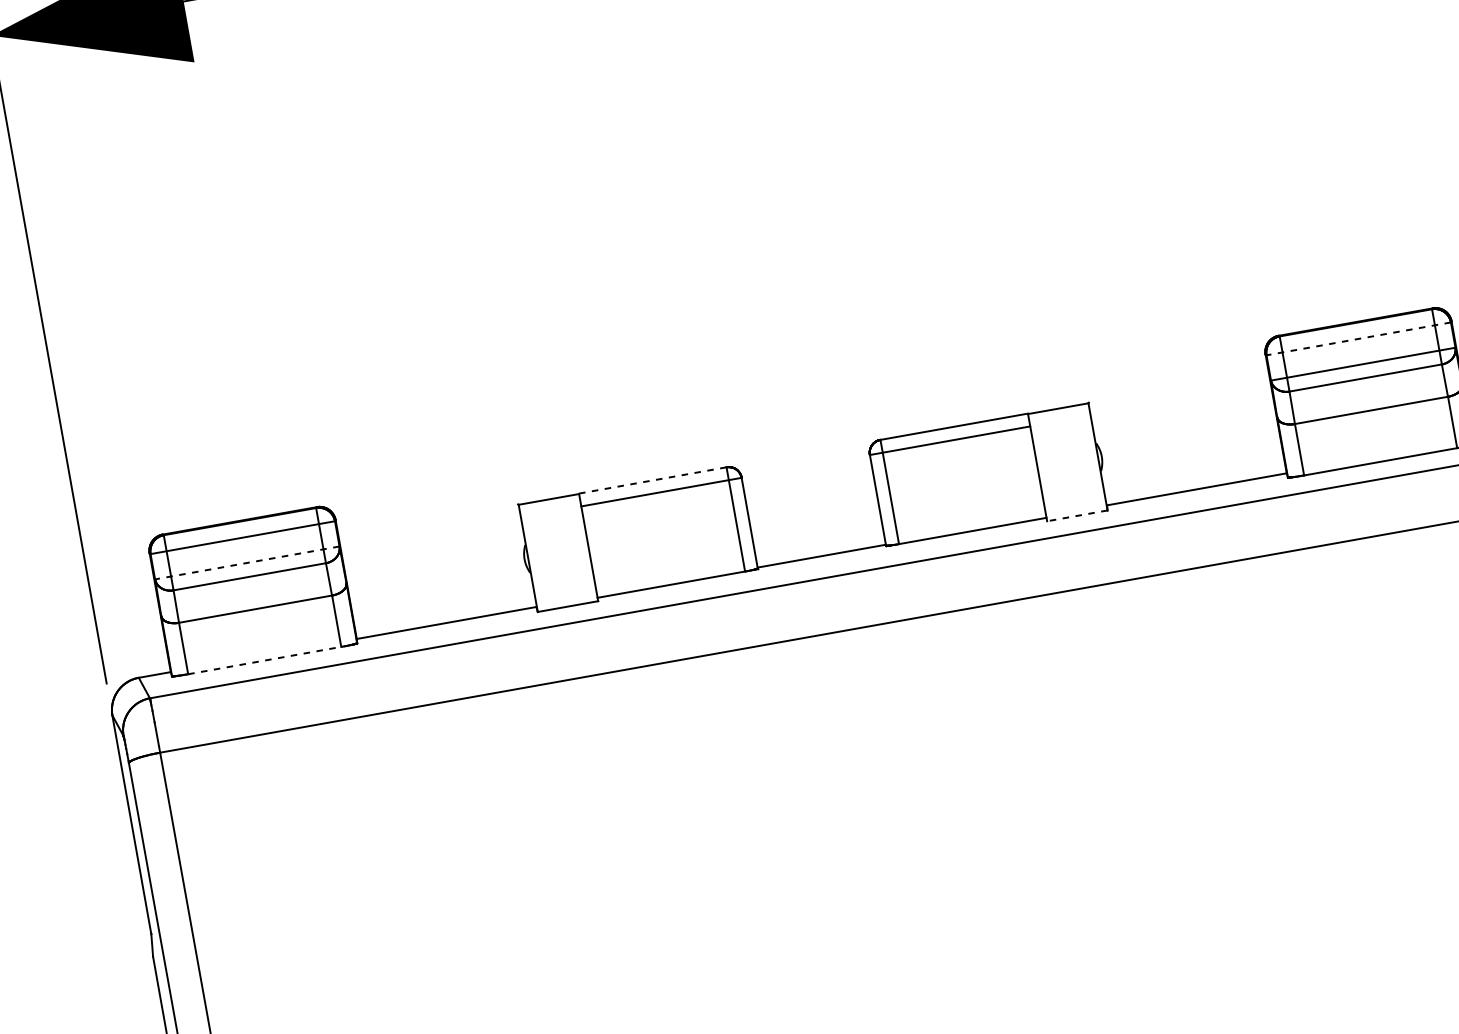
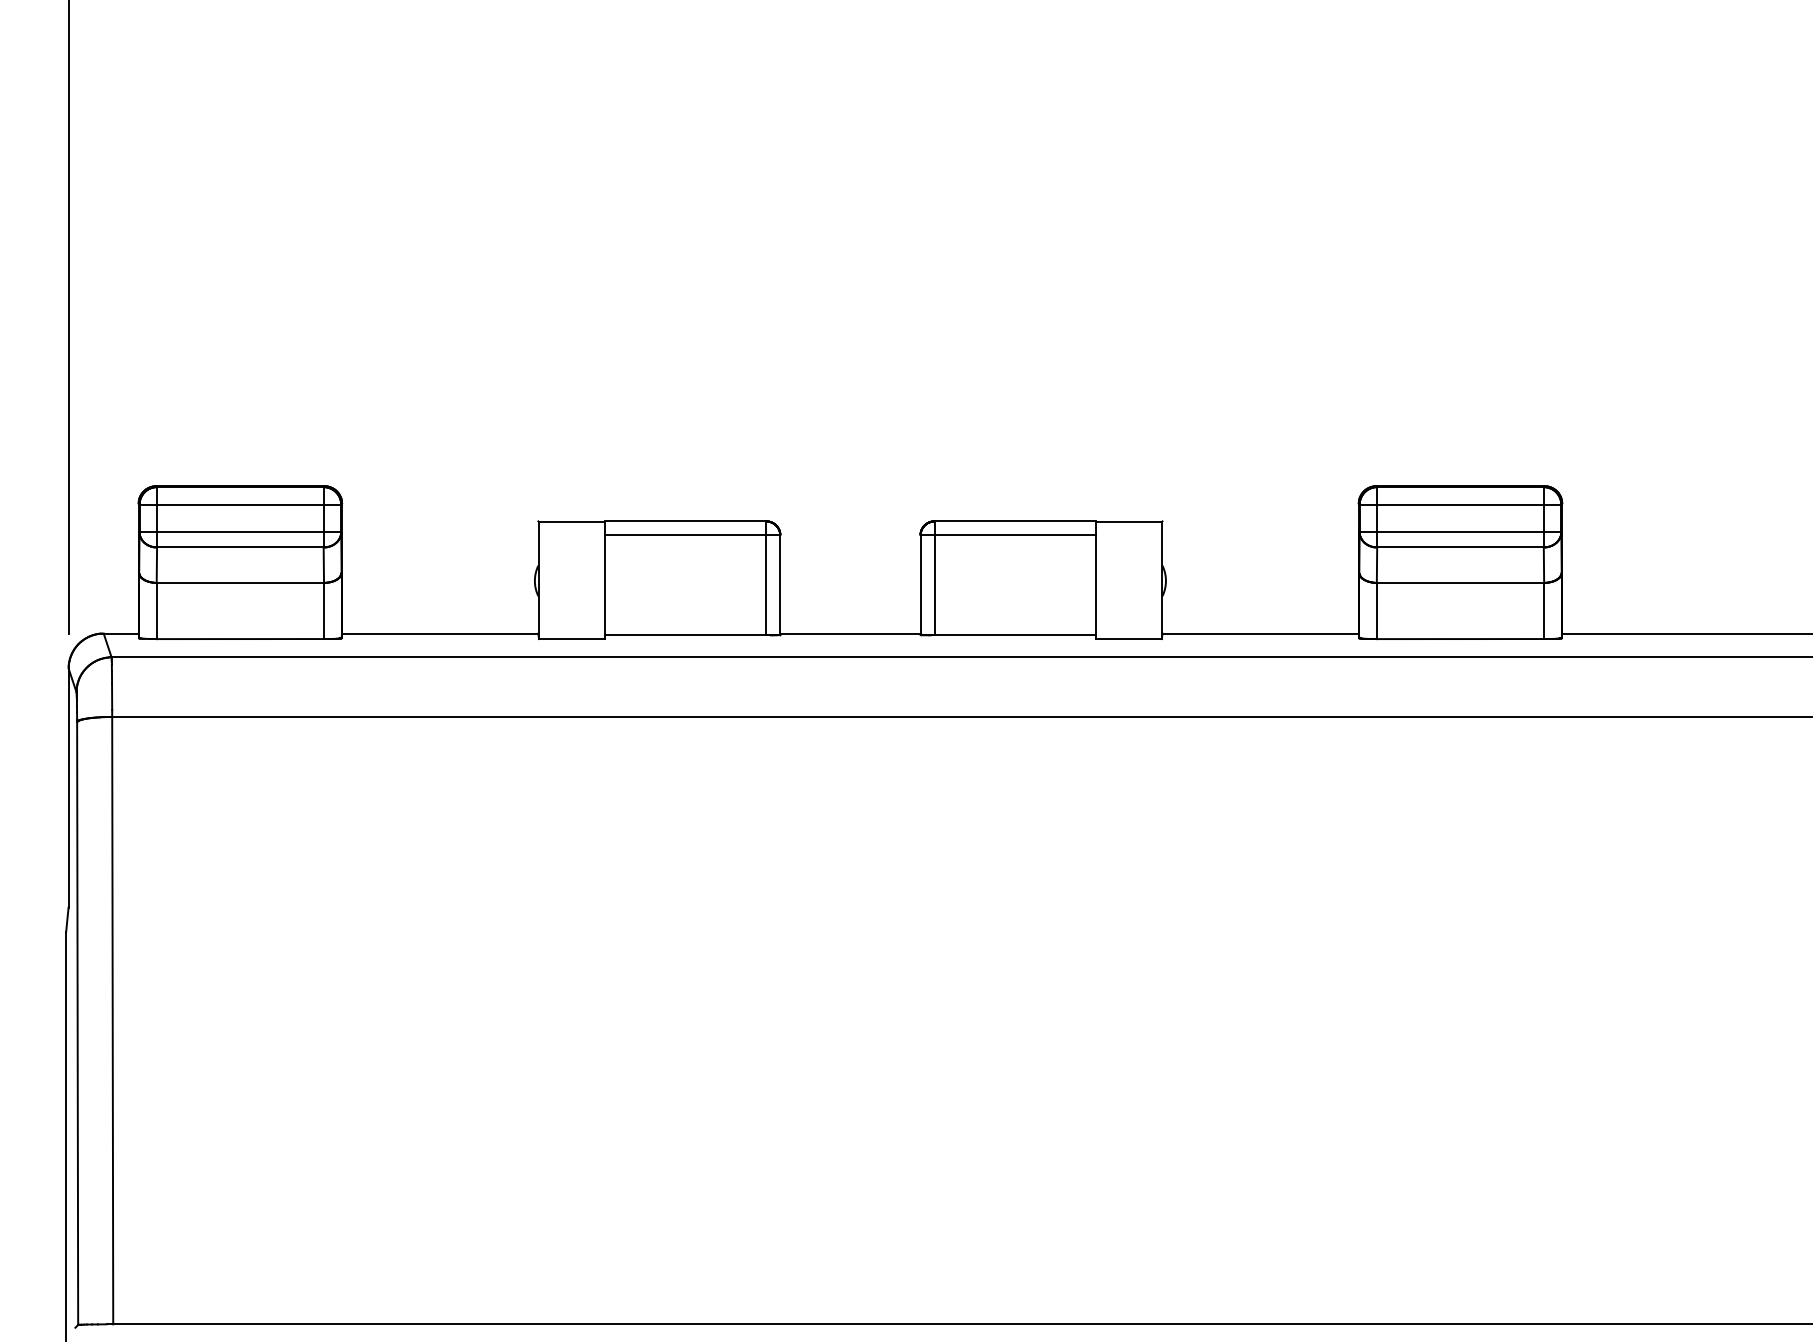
line: (1358, 338) -> (1460, 504), dashed -> solid
line: (652, 480) -> (685, 521), dashed -> solid
line: (1077, 516) -> (1128, 639), dashed -> solid
line: (247, 563) -> (240, 532), dashed -> solid
line: (265, 660) -> (241, 639), dashed -> solid

